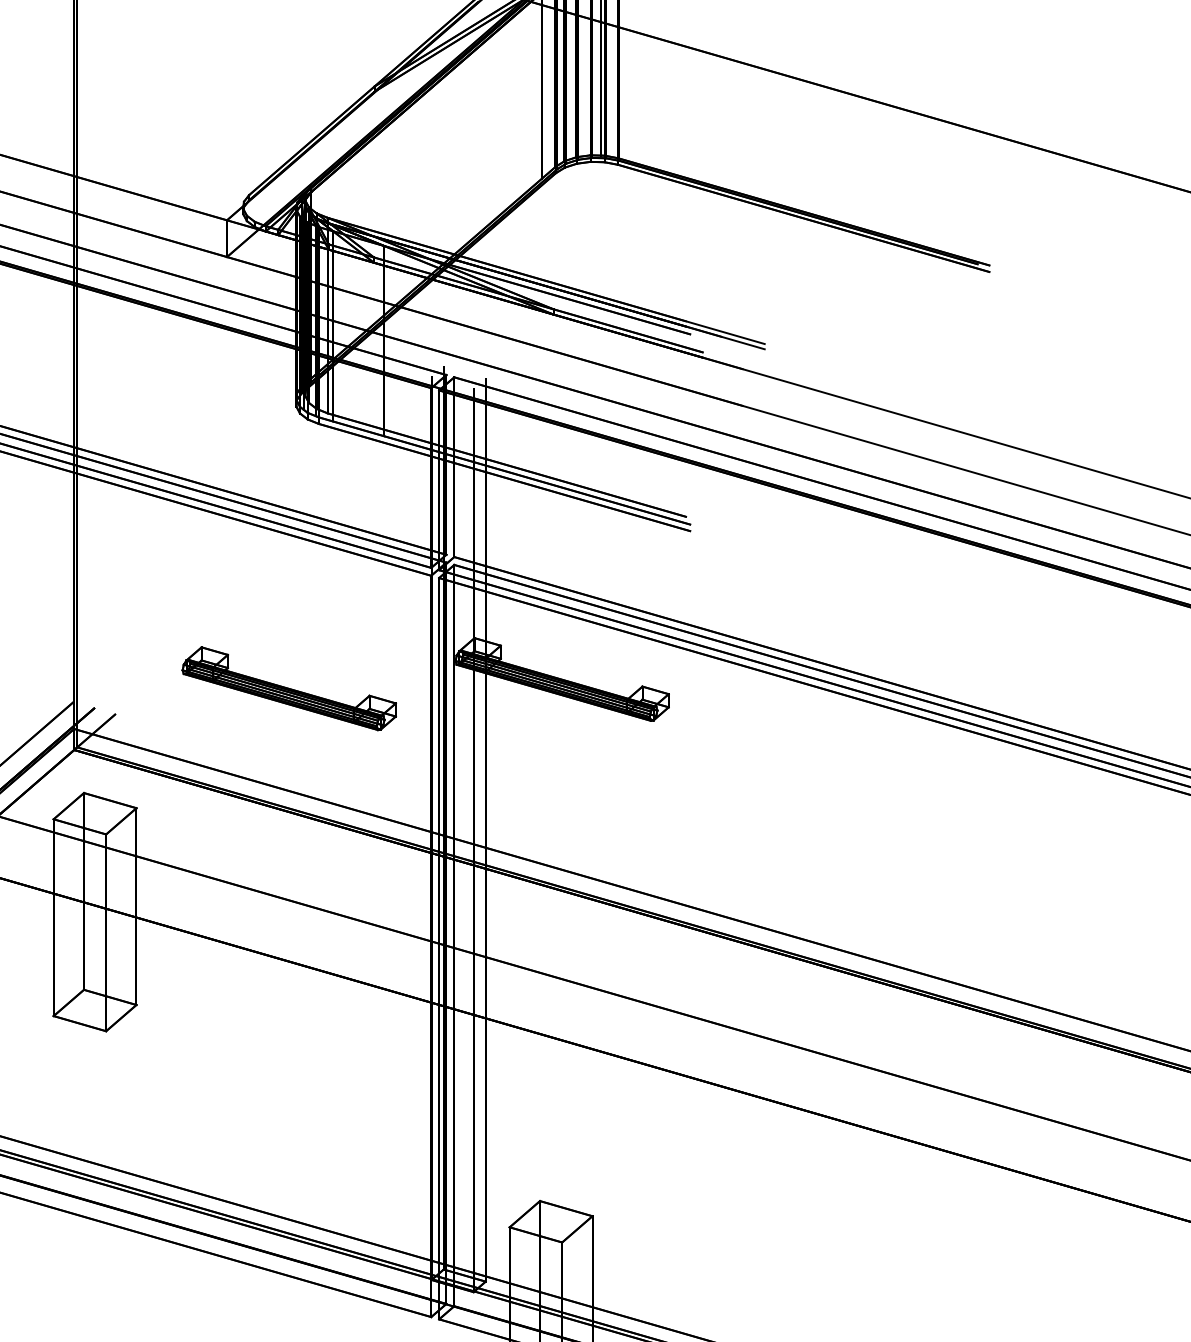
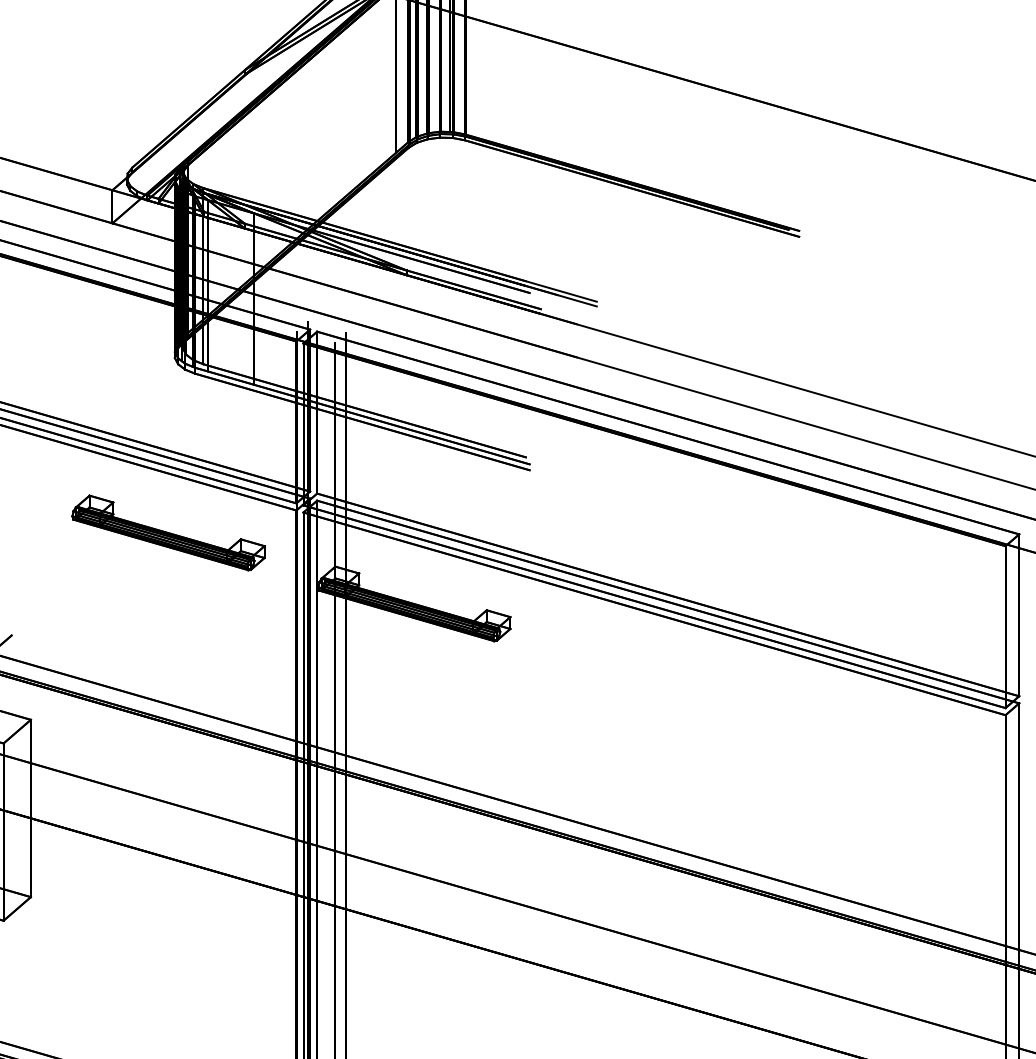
part: (288, 688) -> (167, 532), moved

